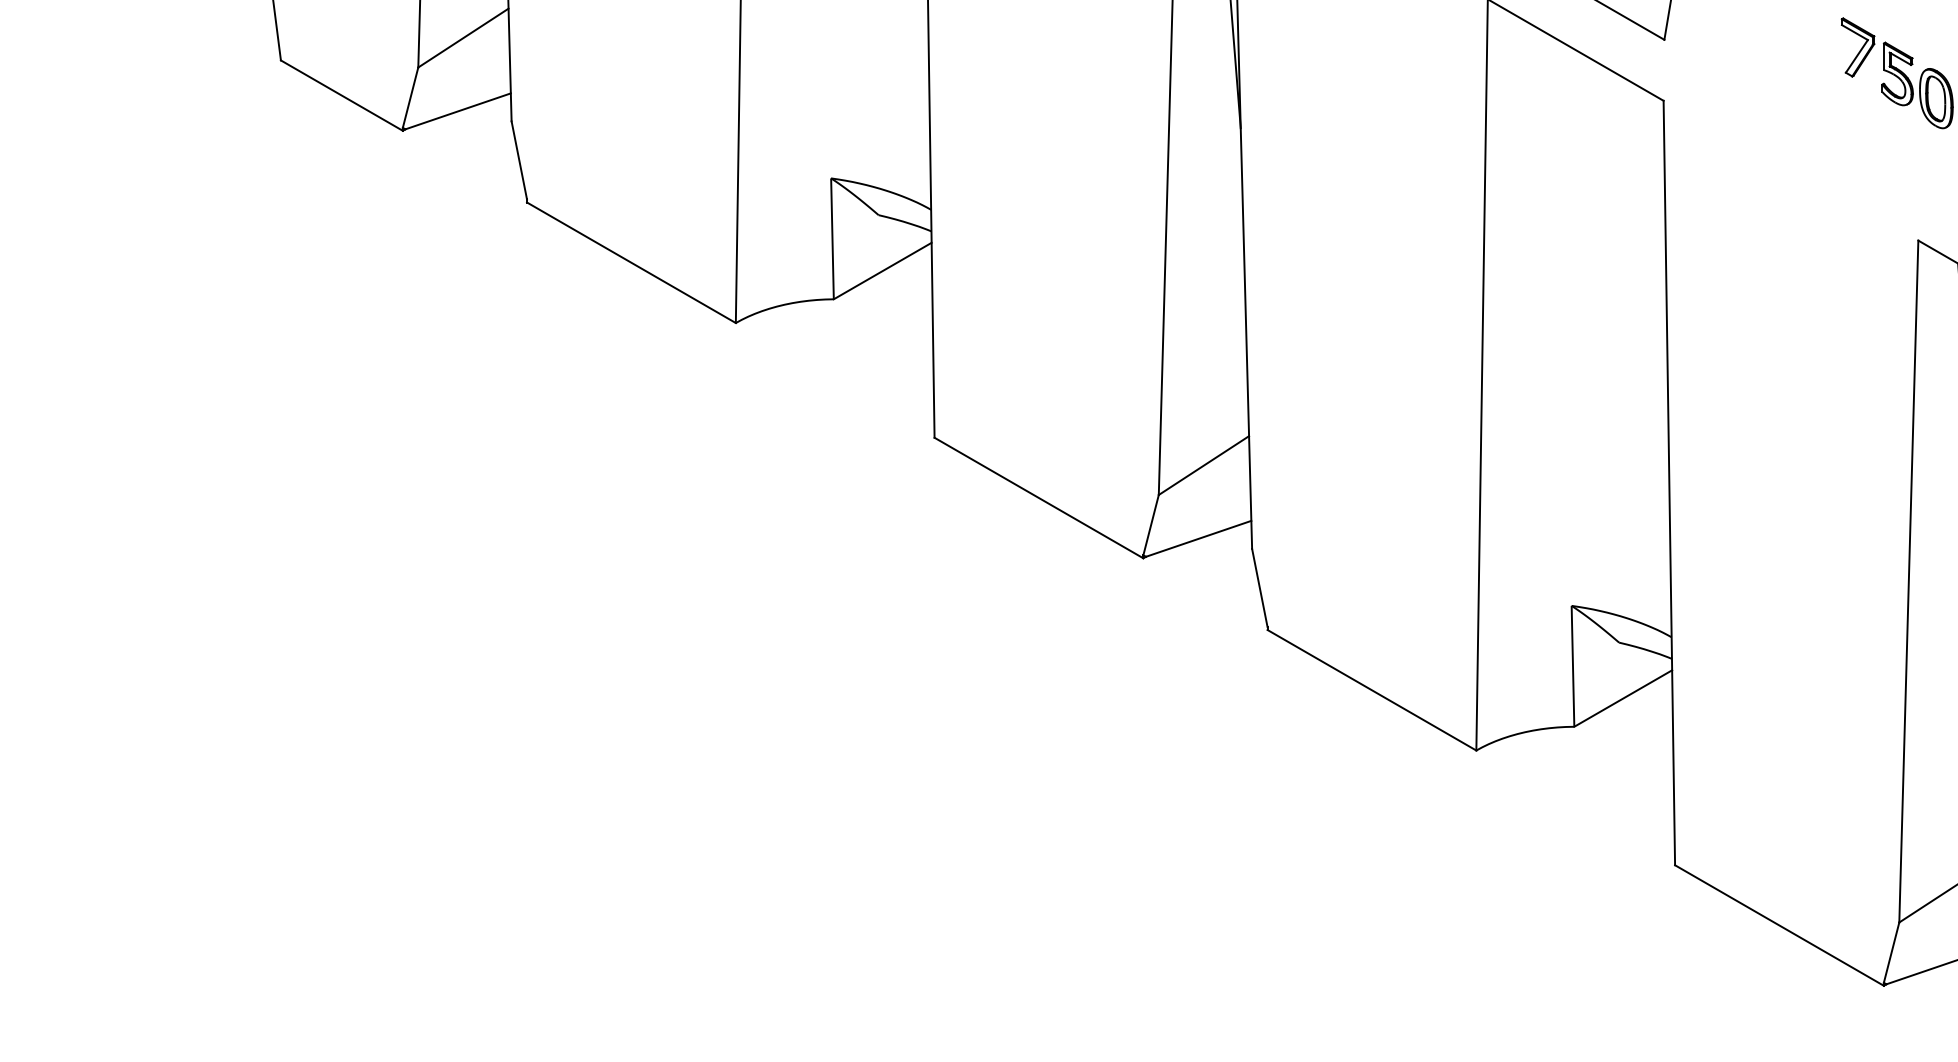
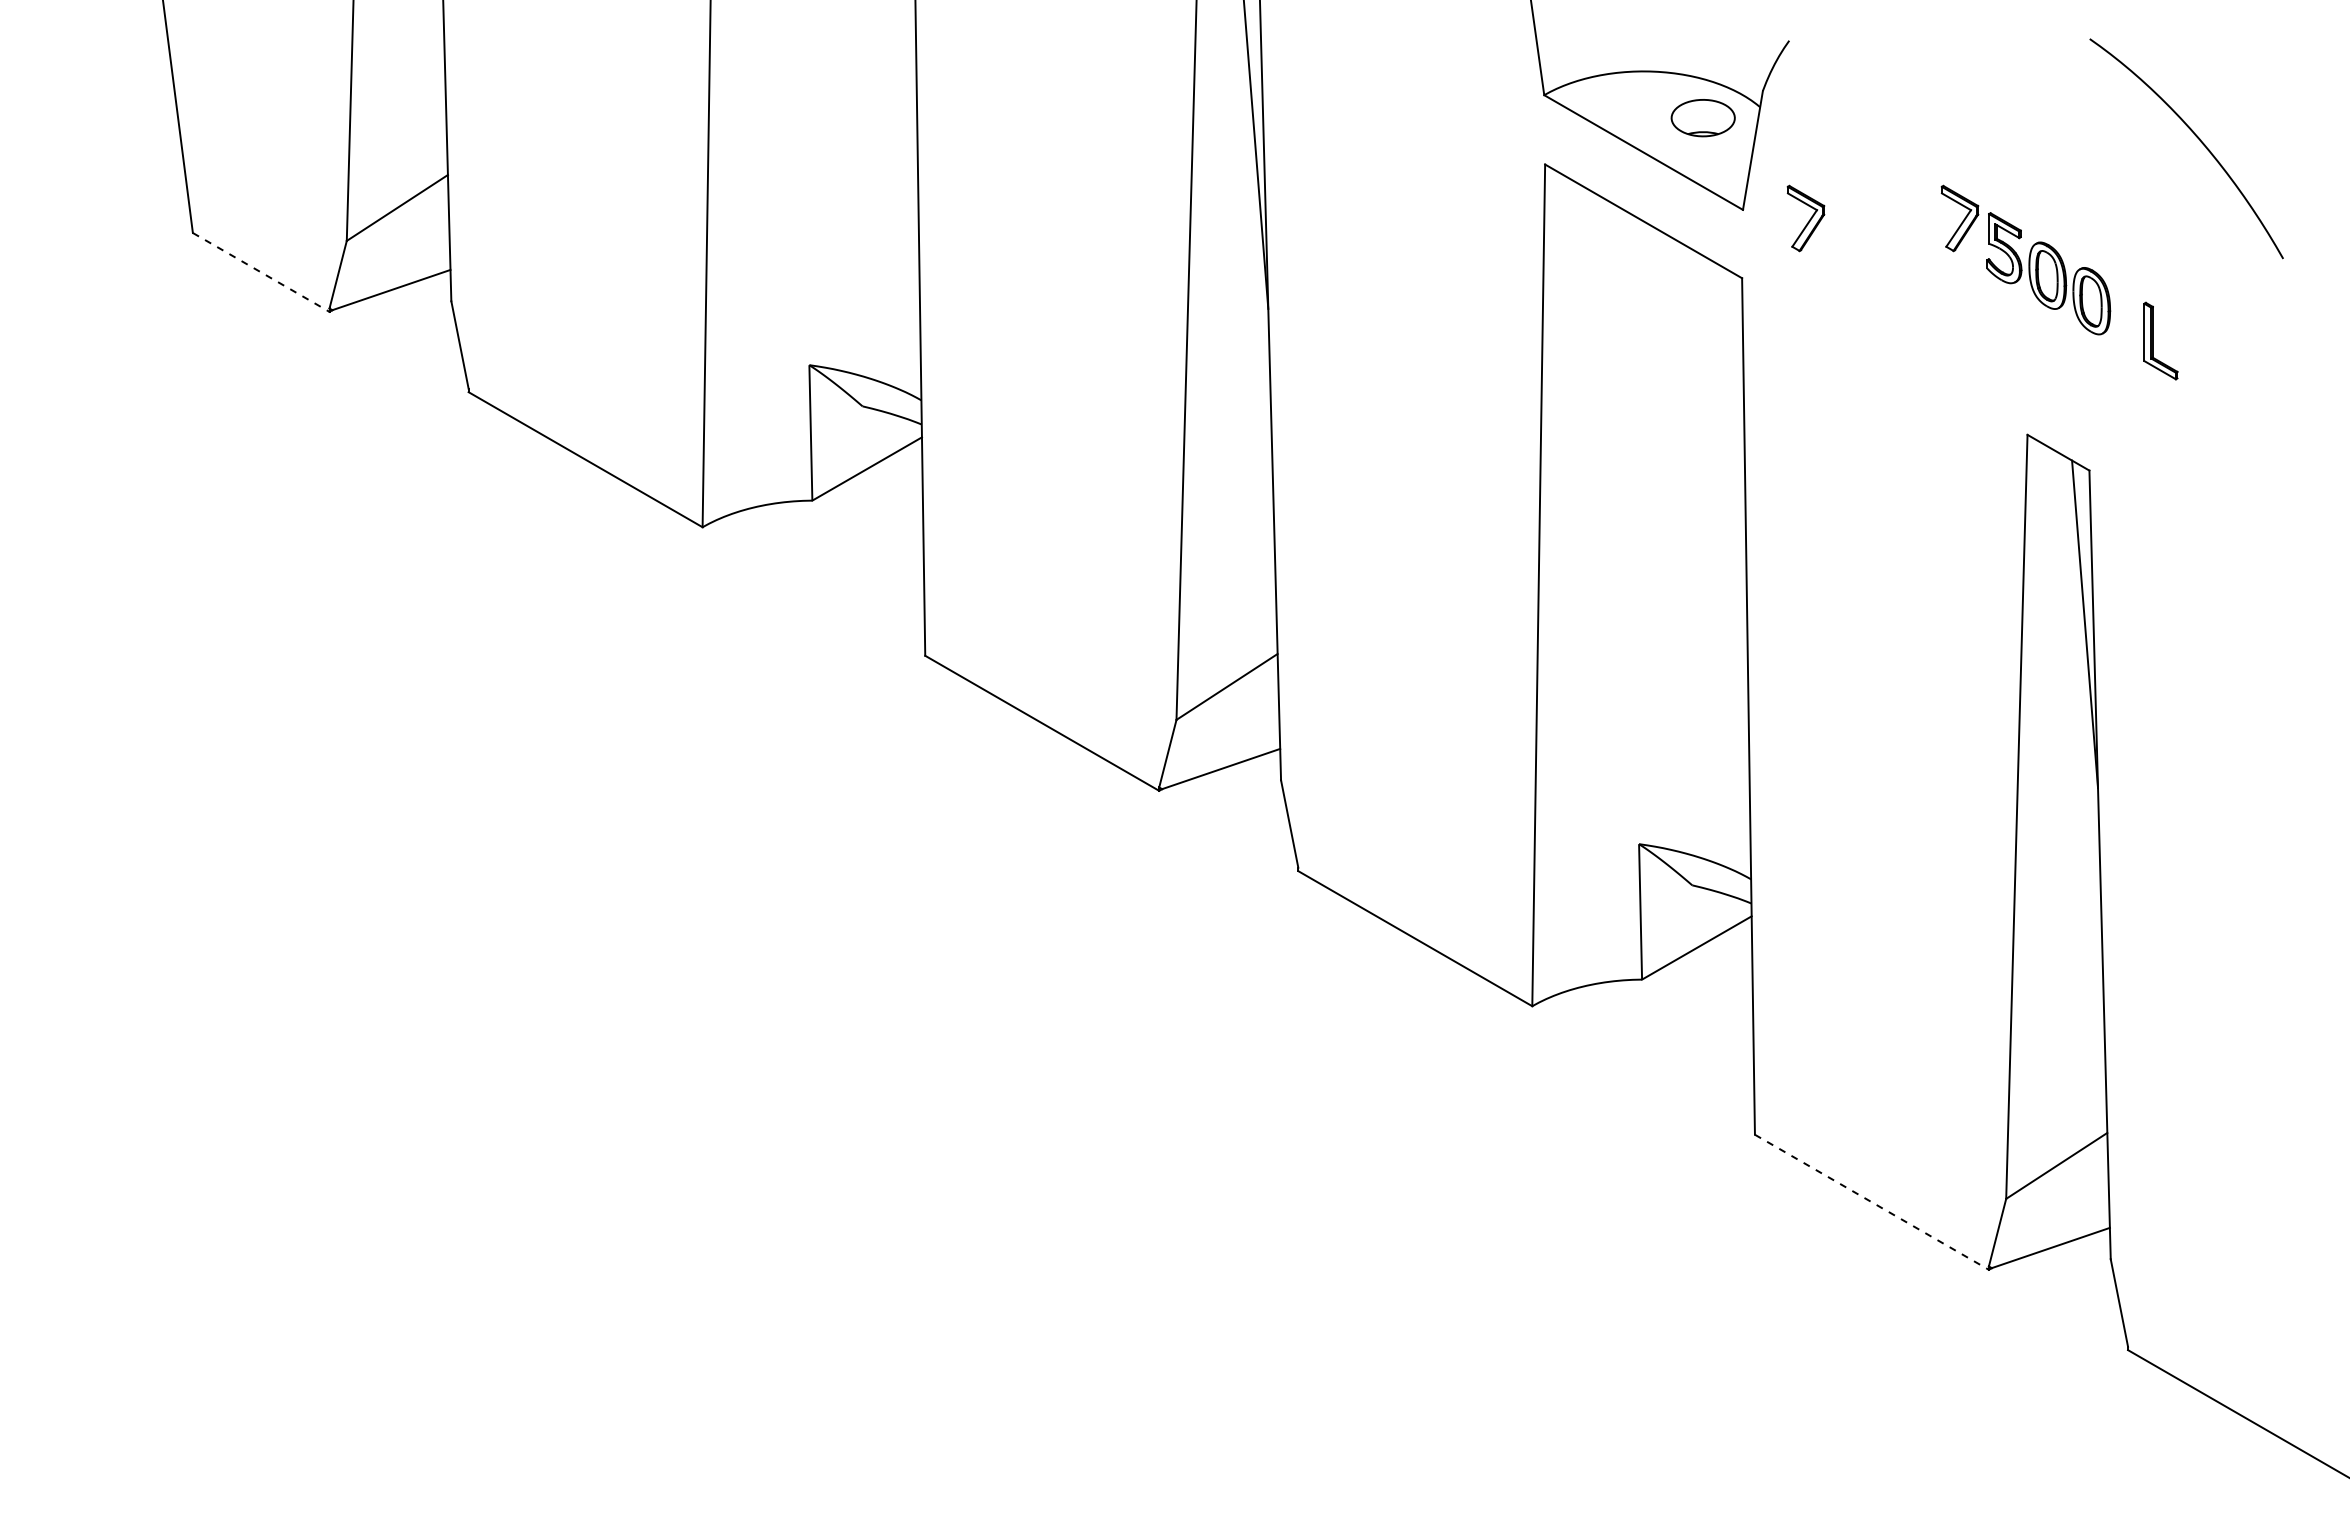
part: (1720, 47) -> (1805, 218), added
line: (342, 95) -> (261, 272), solid -> dashed
line: (1779, 925) -> (1872, 1202), solid -> dashed

